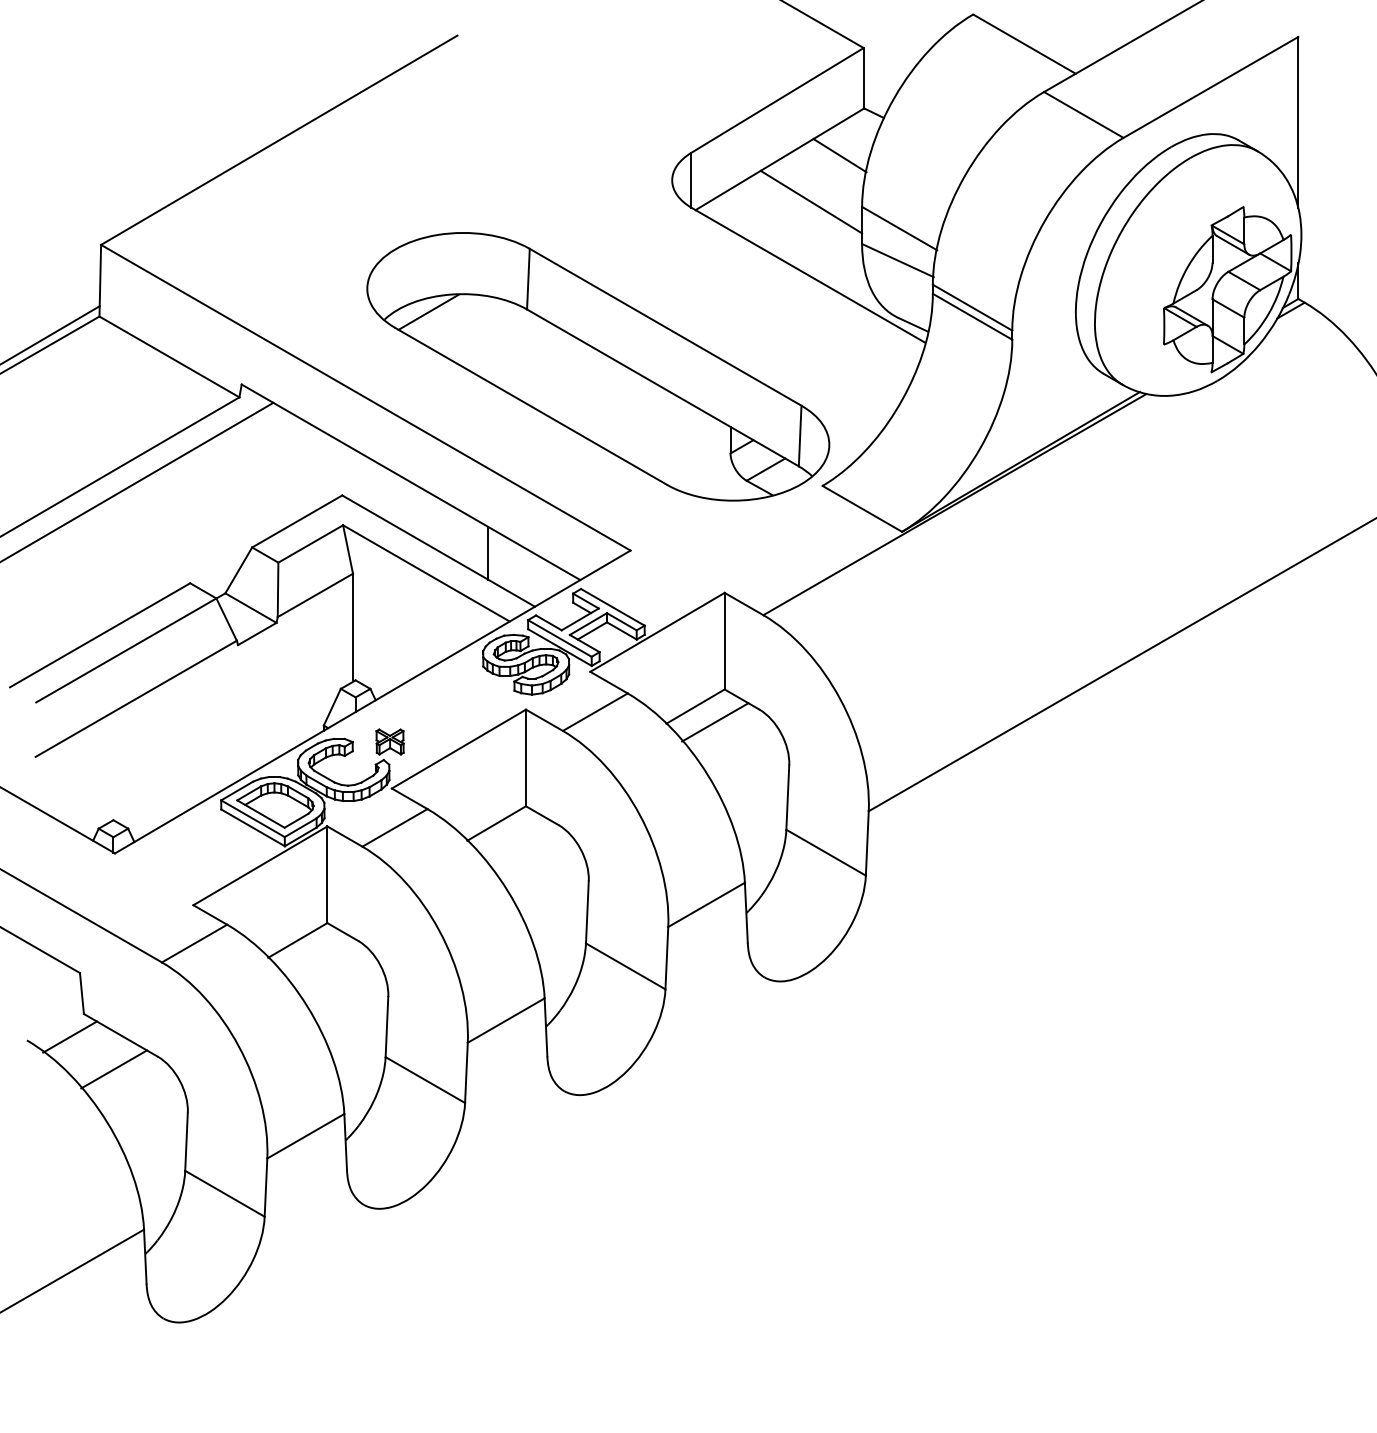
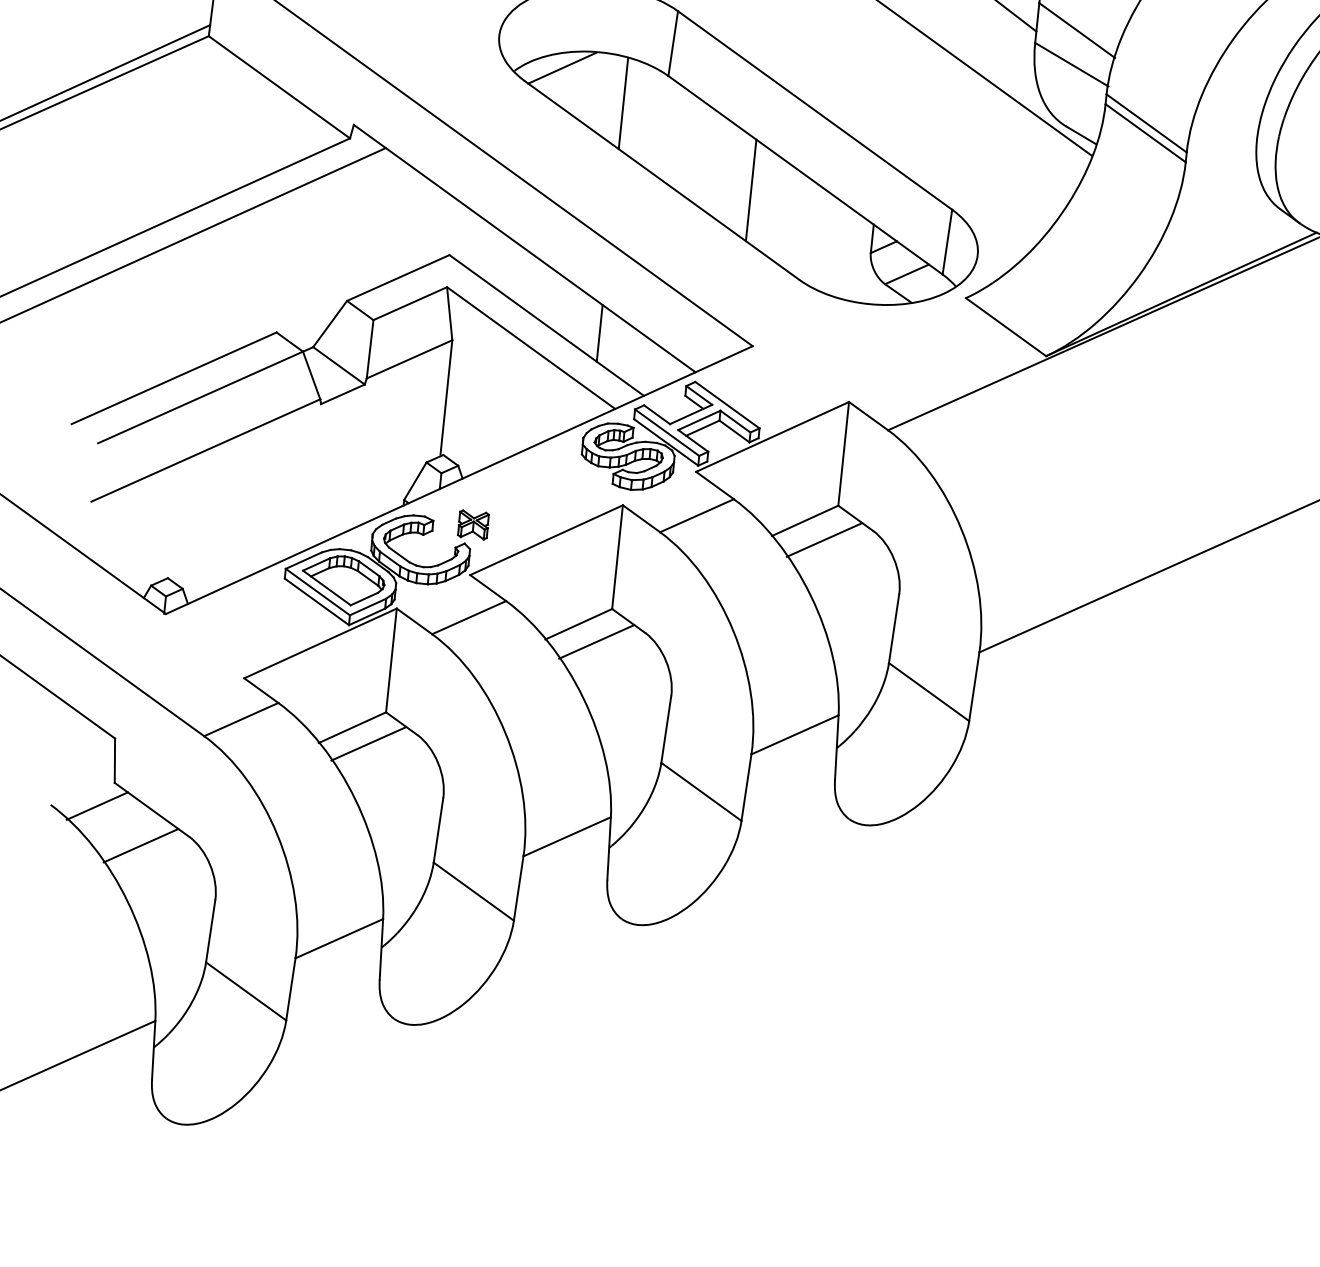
line: (488, 339) -> (623, 103), added
line: (614, 406) -> (751, 189), added
line: (514, 837) -> (596, 641), added
line: (314, 953) -> (368, 743), added

